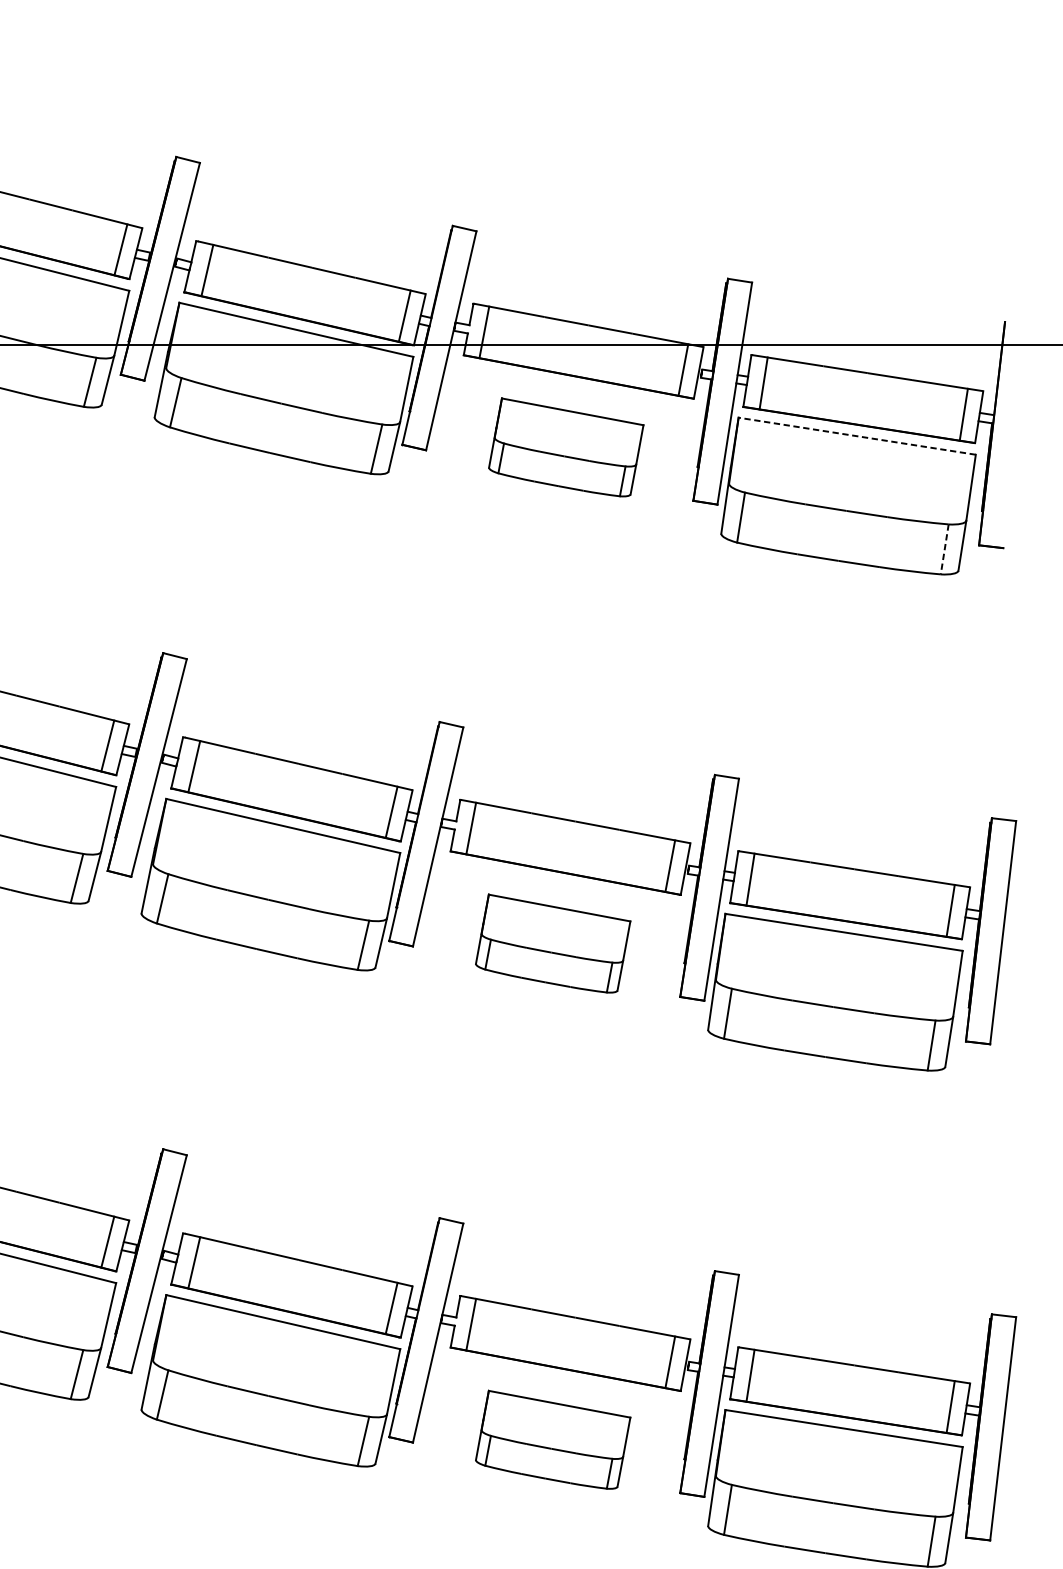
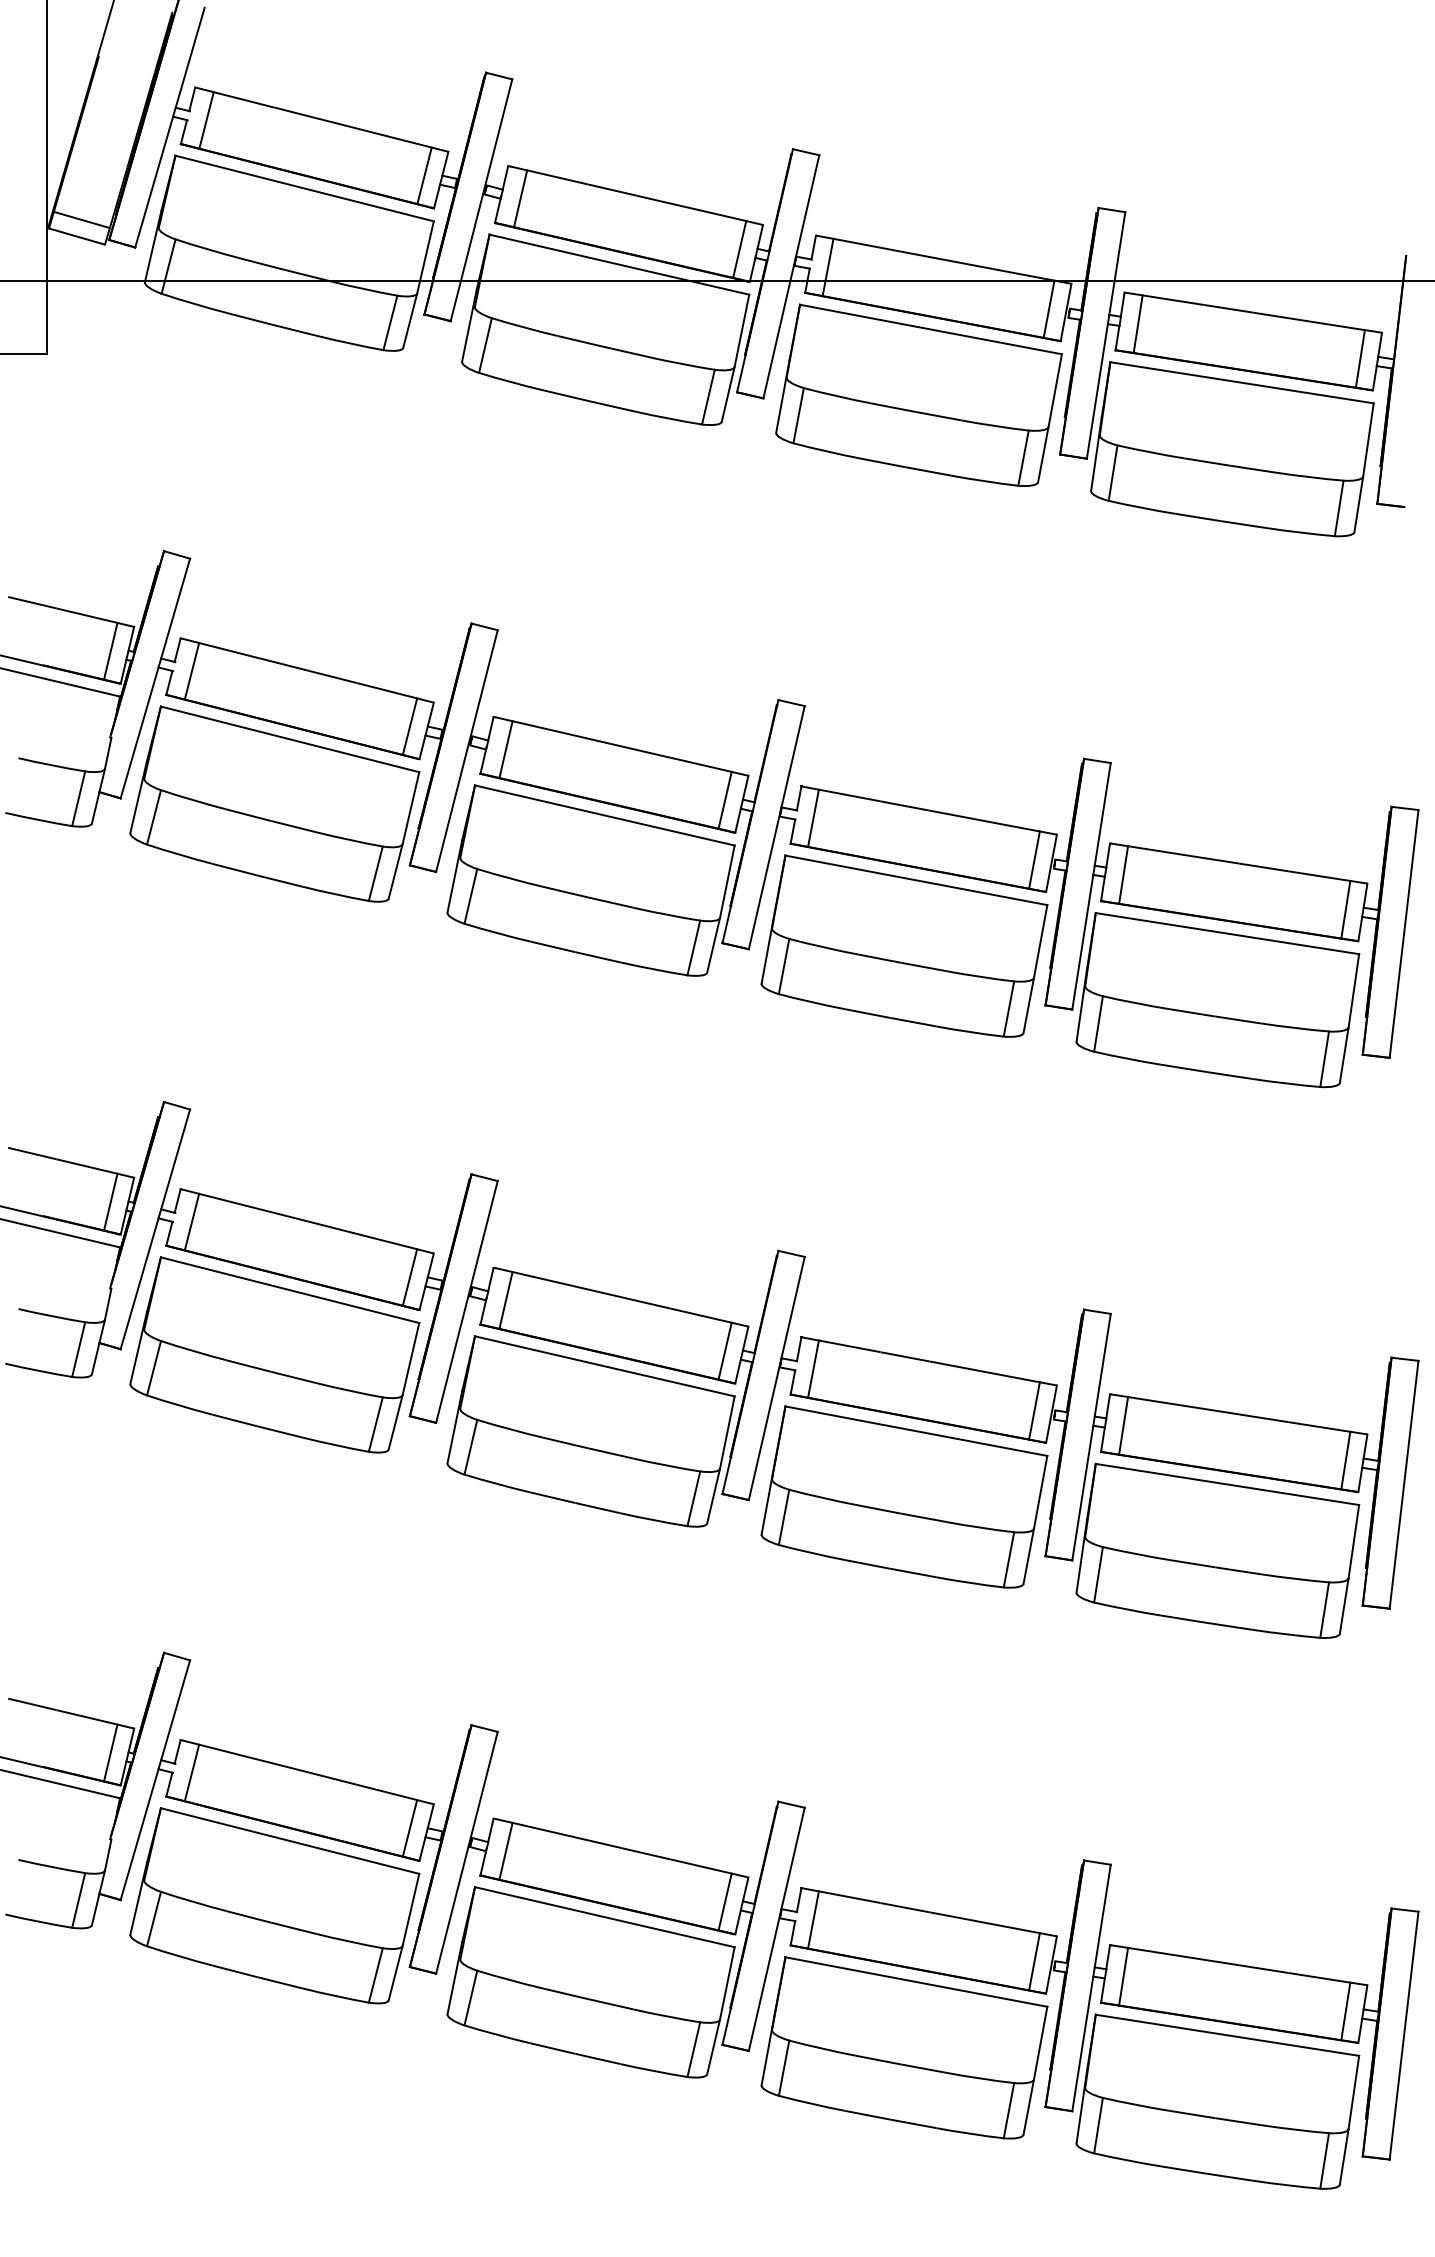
line: (856, 435) -> (1241, 382), dashed -> solid
part: (565, 446) -> (918, 394), size x1.67
line: (945, 549) -> (1339, 508), dashed -> solid
part: (553, 943) -> (904, 945), size x1.67
part: (553, 1439) -> (904, 1496), size x1.67

